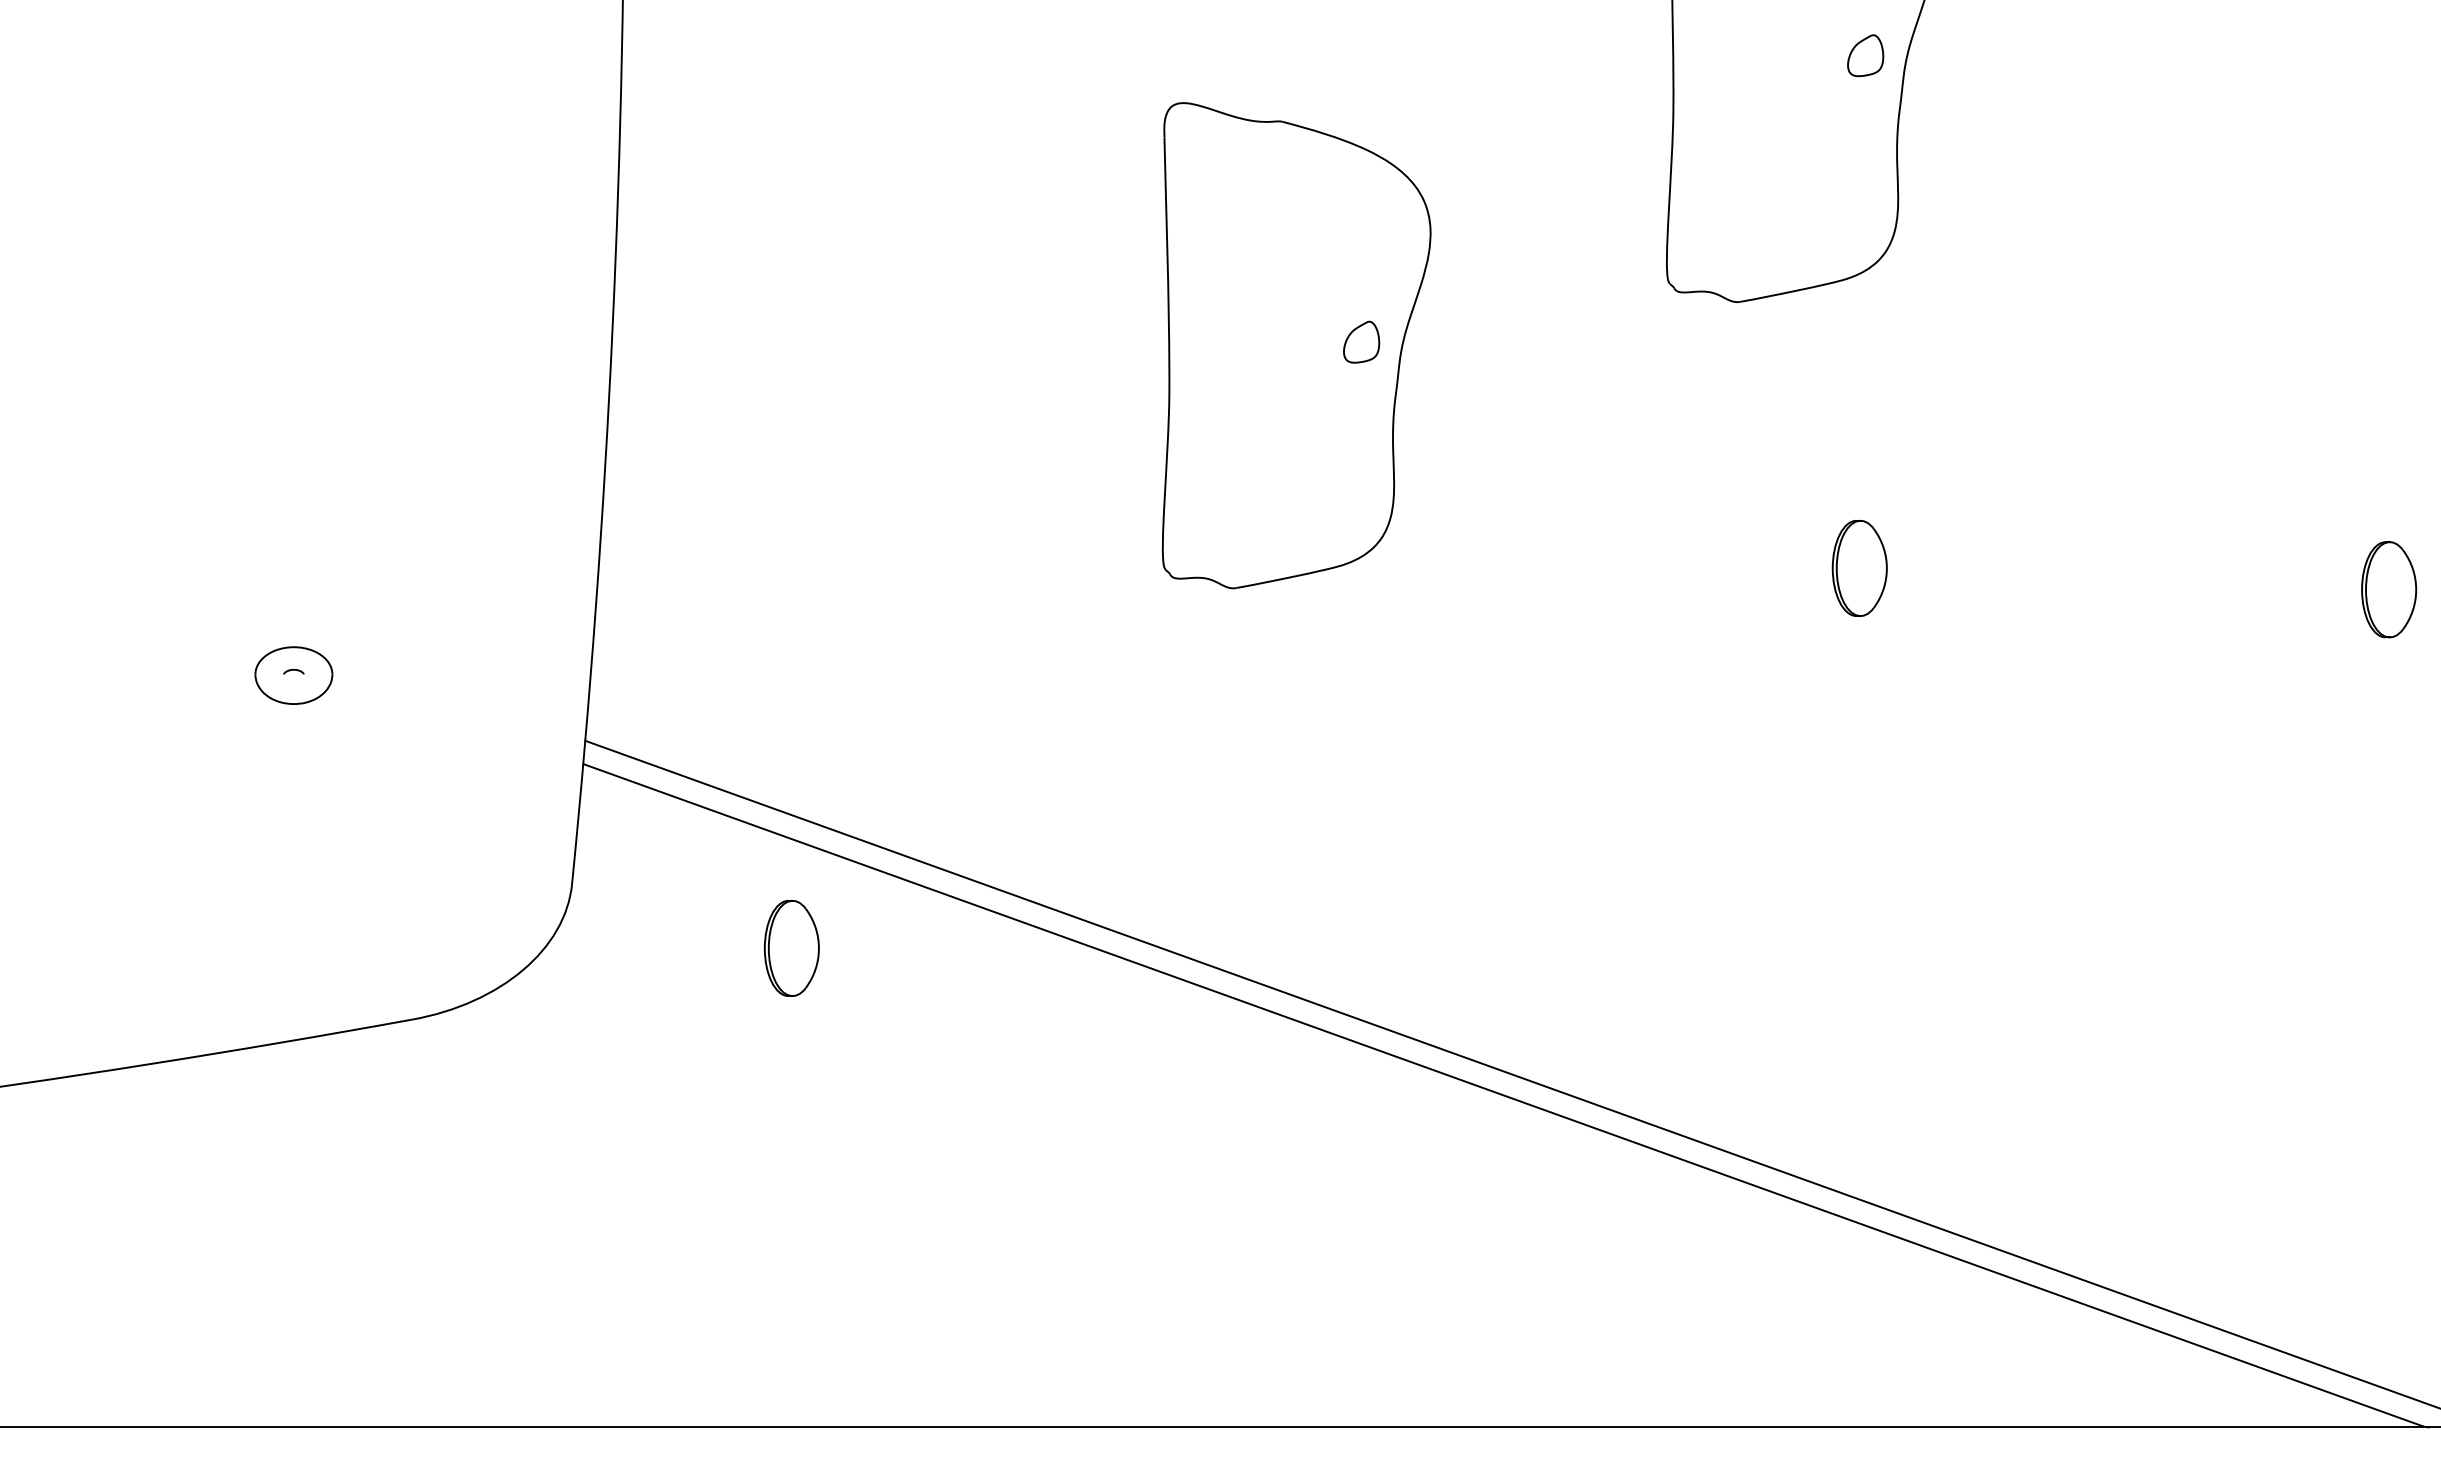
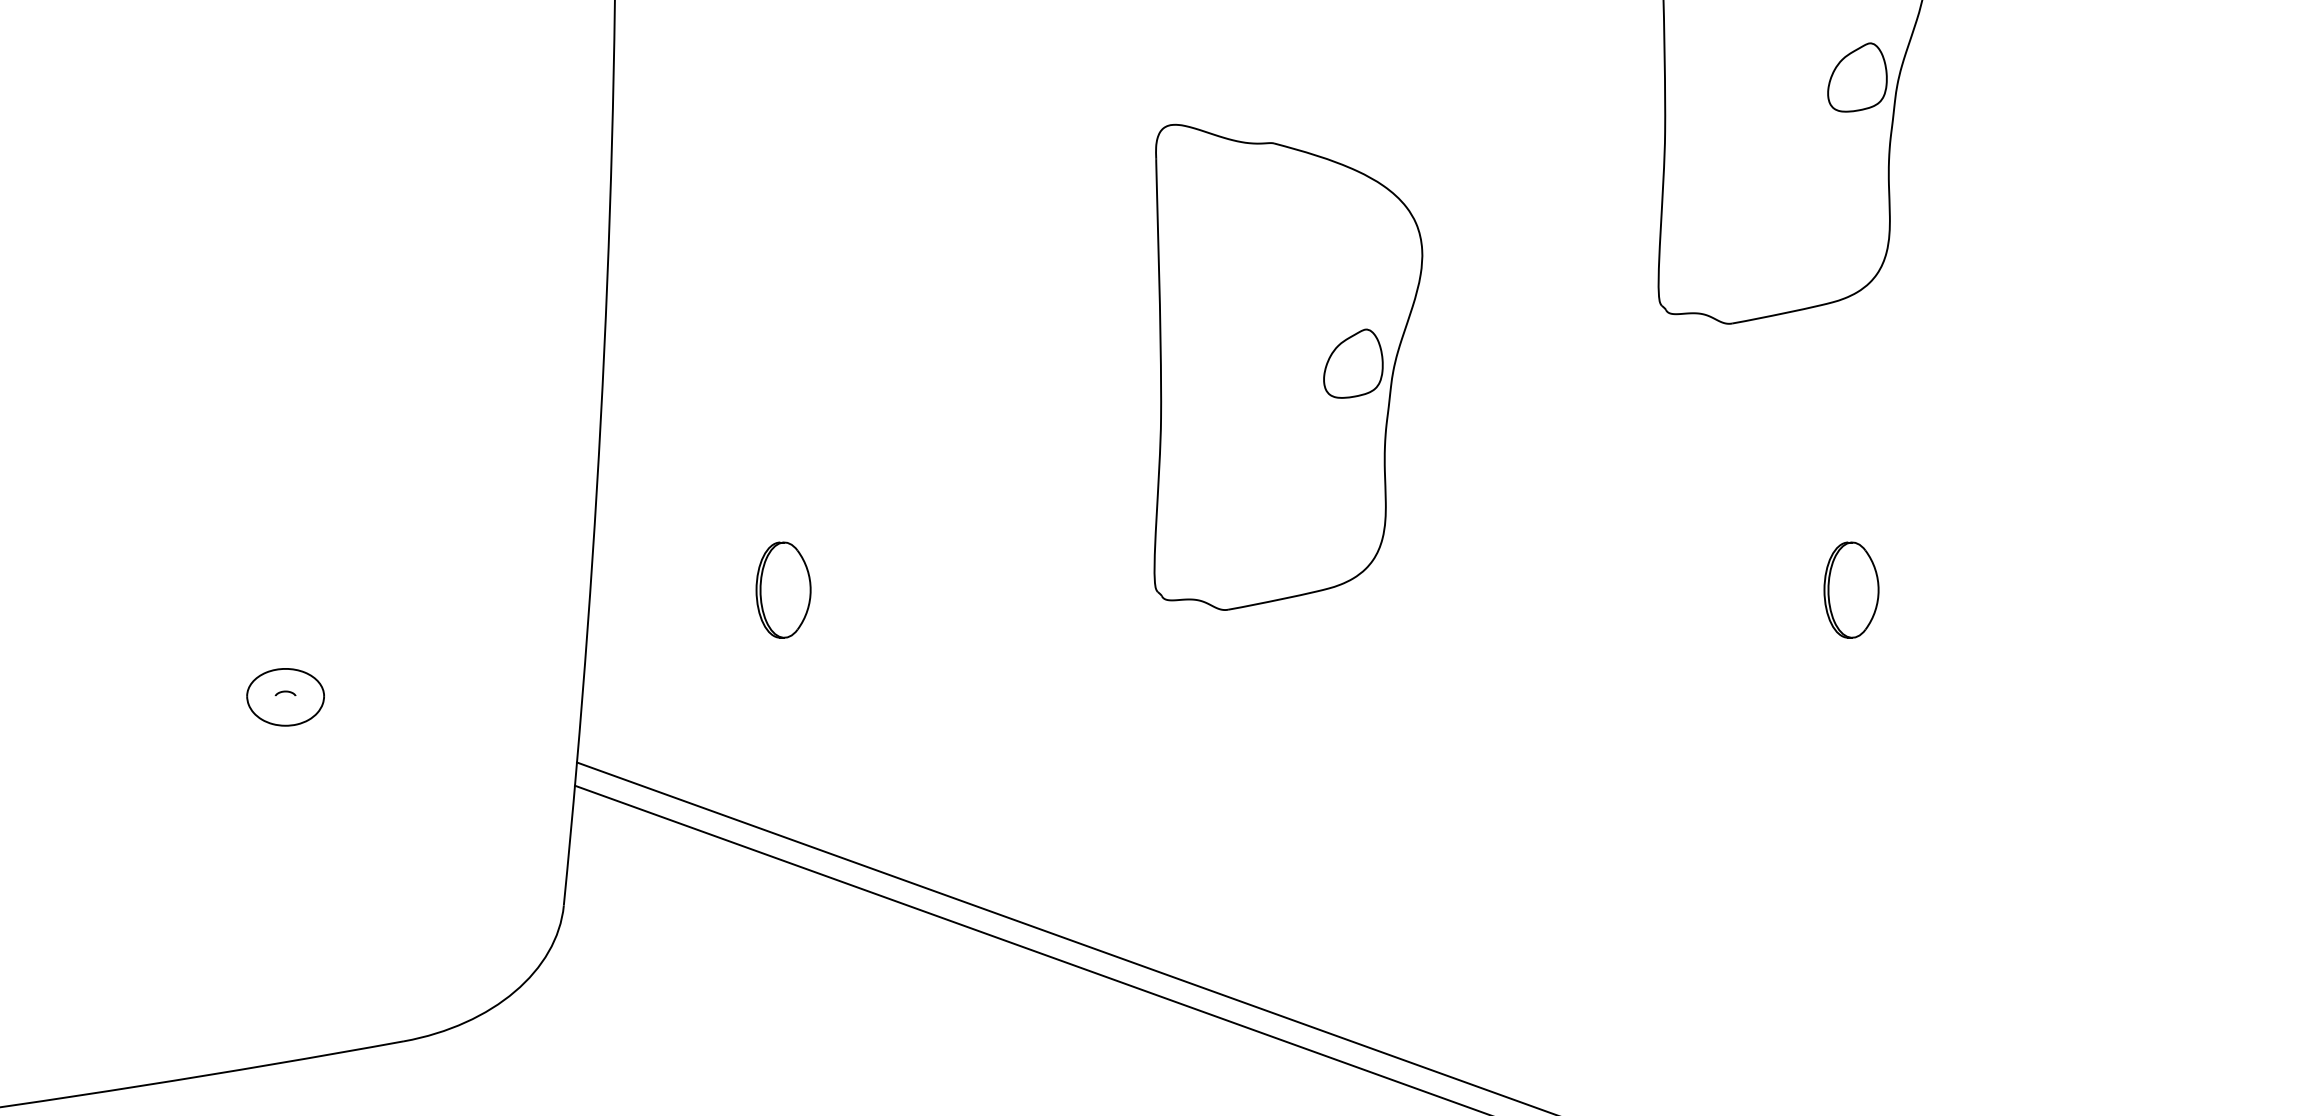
part: (1865, 55) -> (1857, 77), size x1.67
part: (1361, 342) -> (1353, 364), size x1.67
part: (791, 947) -> (783, 589), moved

